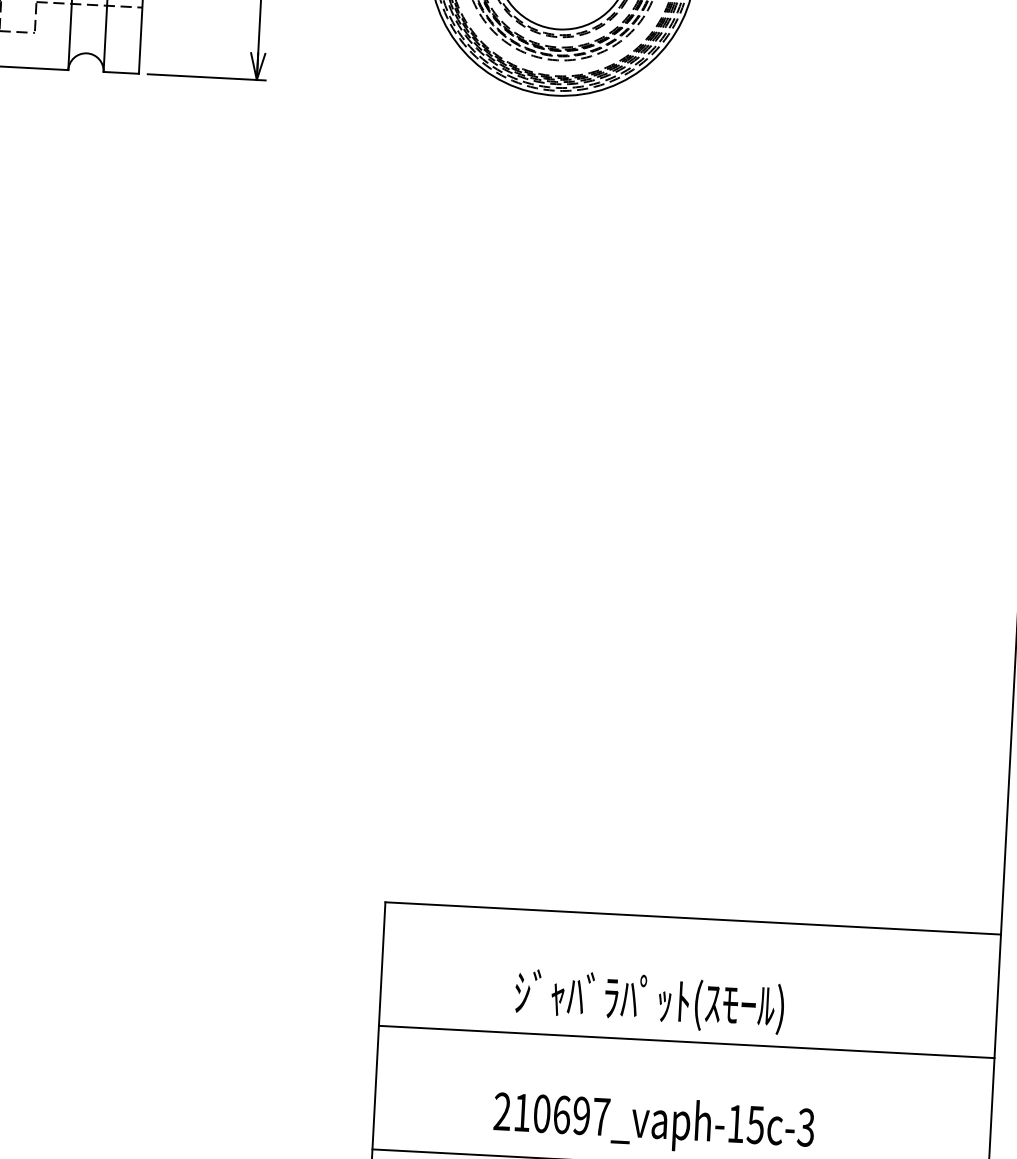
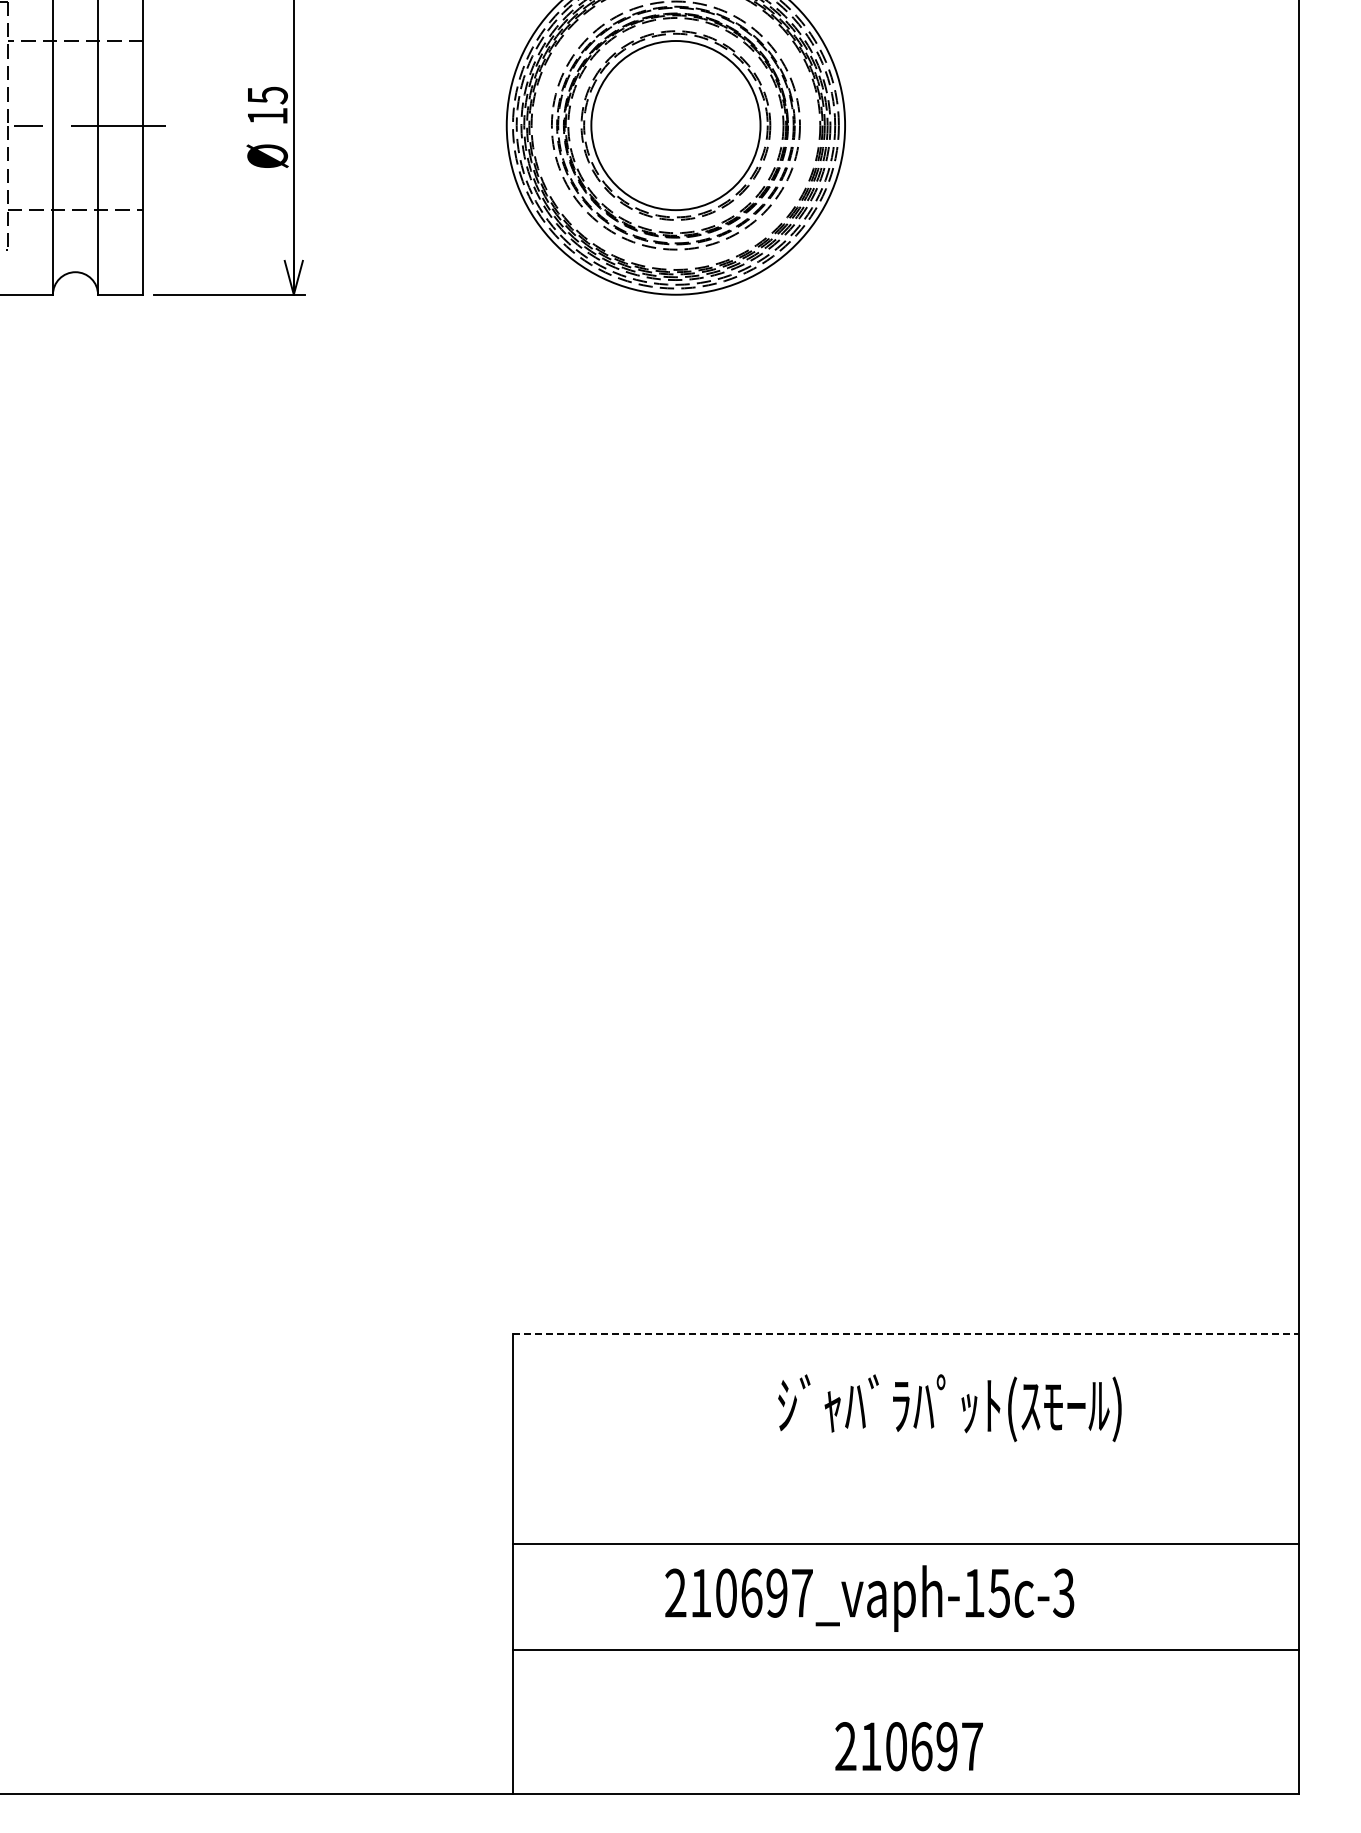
line: (693, 918) -> (906, 1334), solid -> dashed
text: (649, 1001) -> (949, 1408), moved
line: (686, 1042) -> (905, 1544), moved

